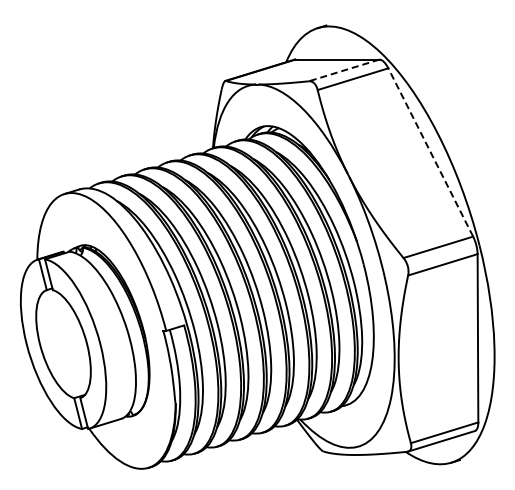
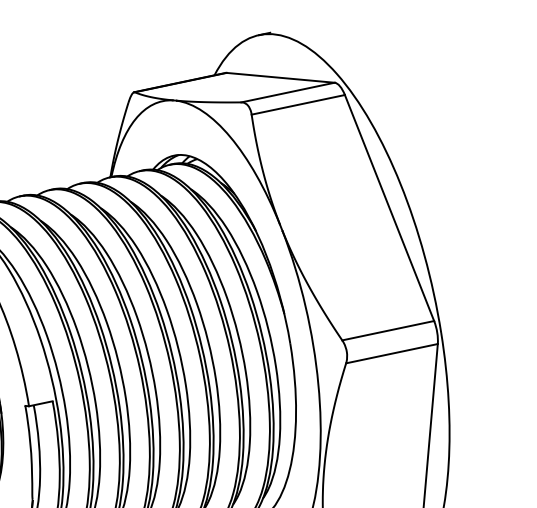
line: (344, 70) -> (288, 92), dashed -> solid
line: (430, 152) -> (389, 208), dashed -> solid

